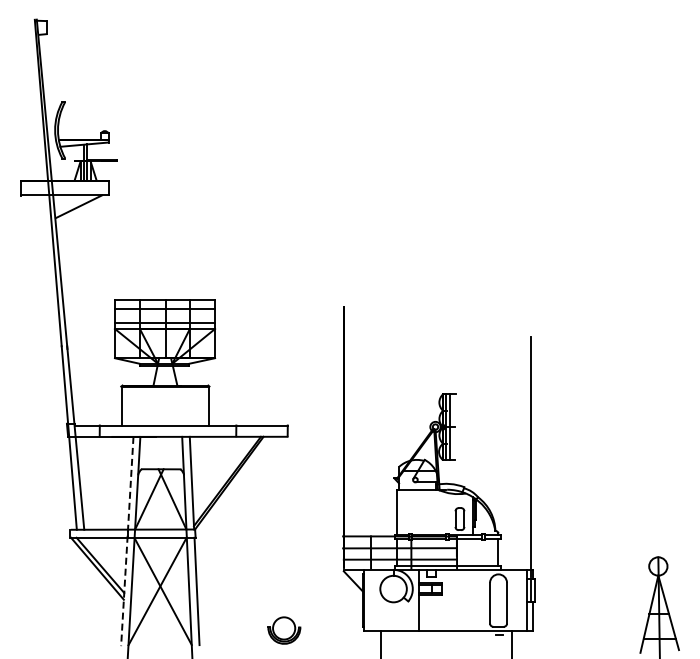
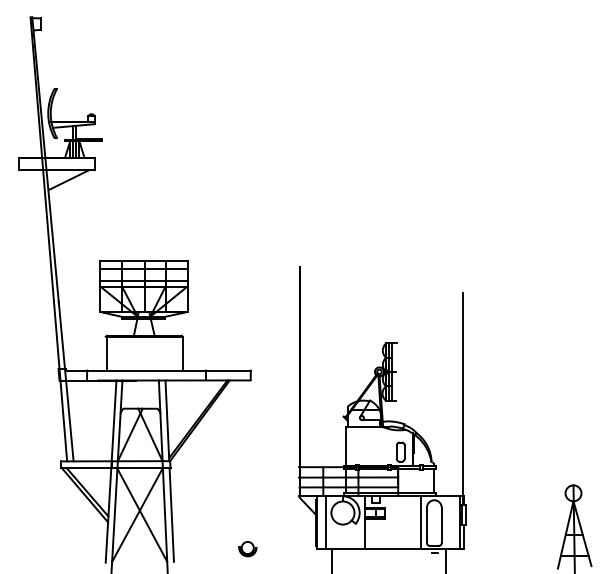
line: (127, 541) -> (111, 471), dashed -> solid
line: (374, 599) -> (326, 522), added
line: (483, 599) -> (421, 522), added
part: (284, 630) -> (247, 549), size x0.62

